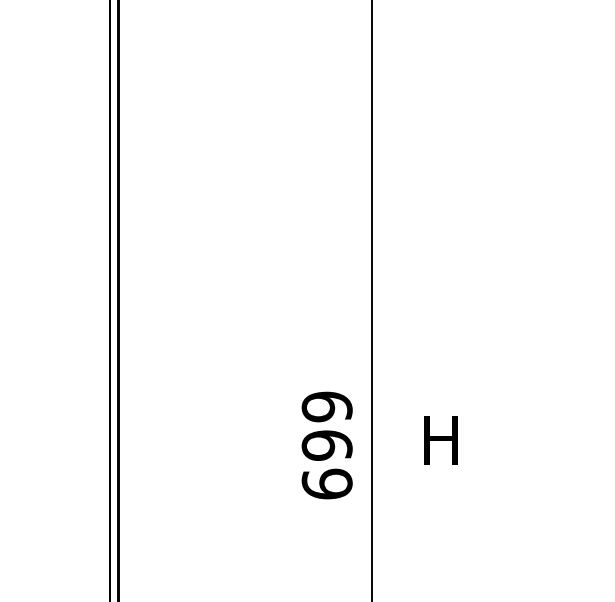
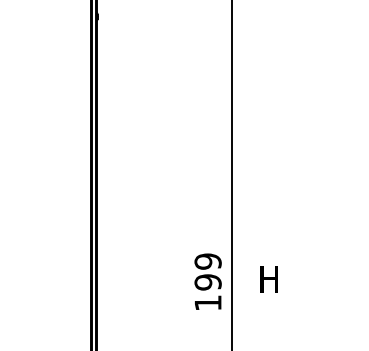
text: (326, 483) -> (207, 302), 699 -> 199

